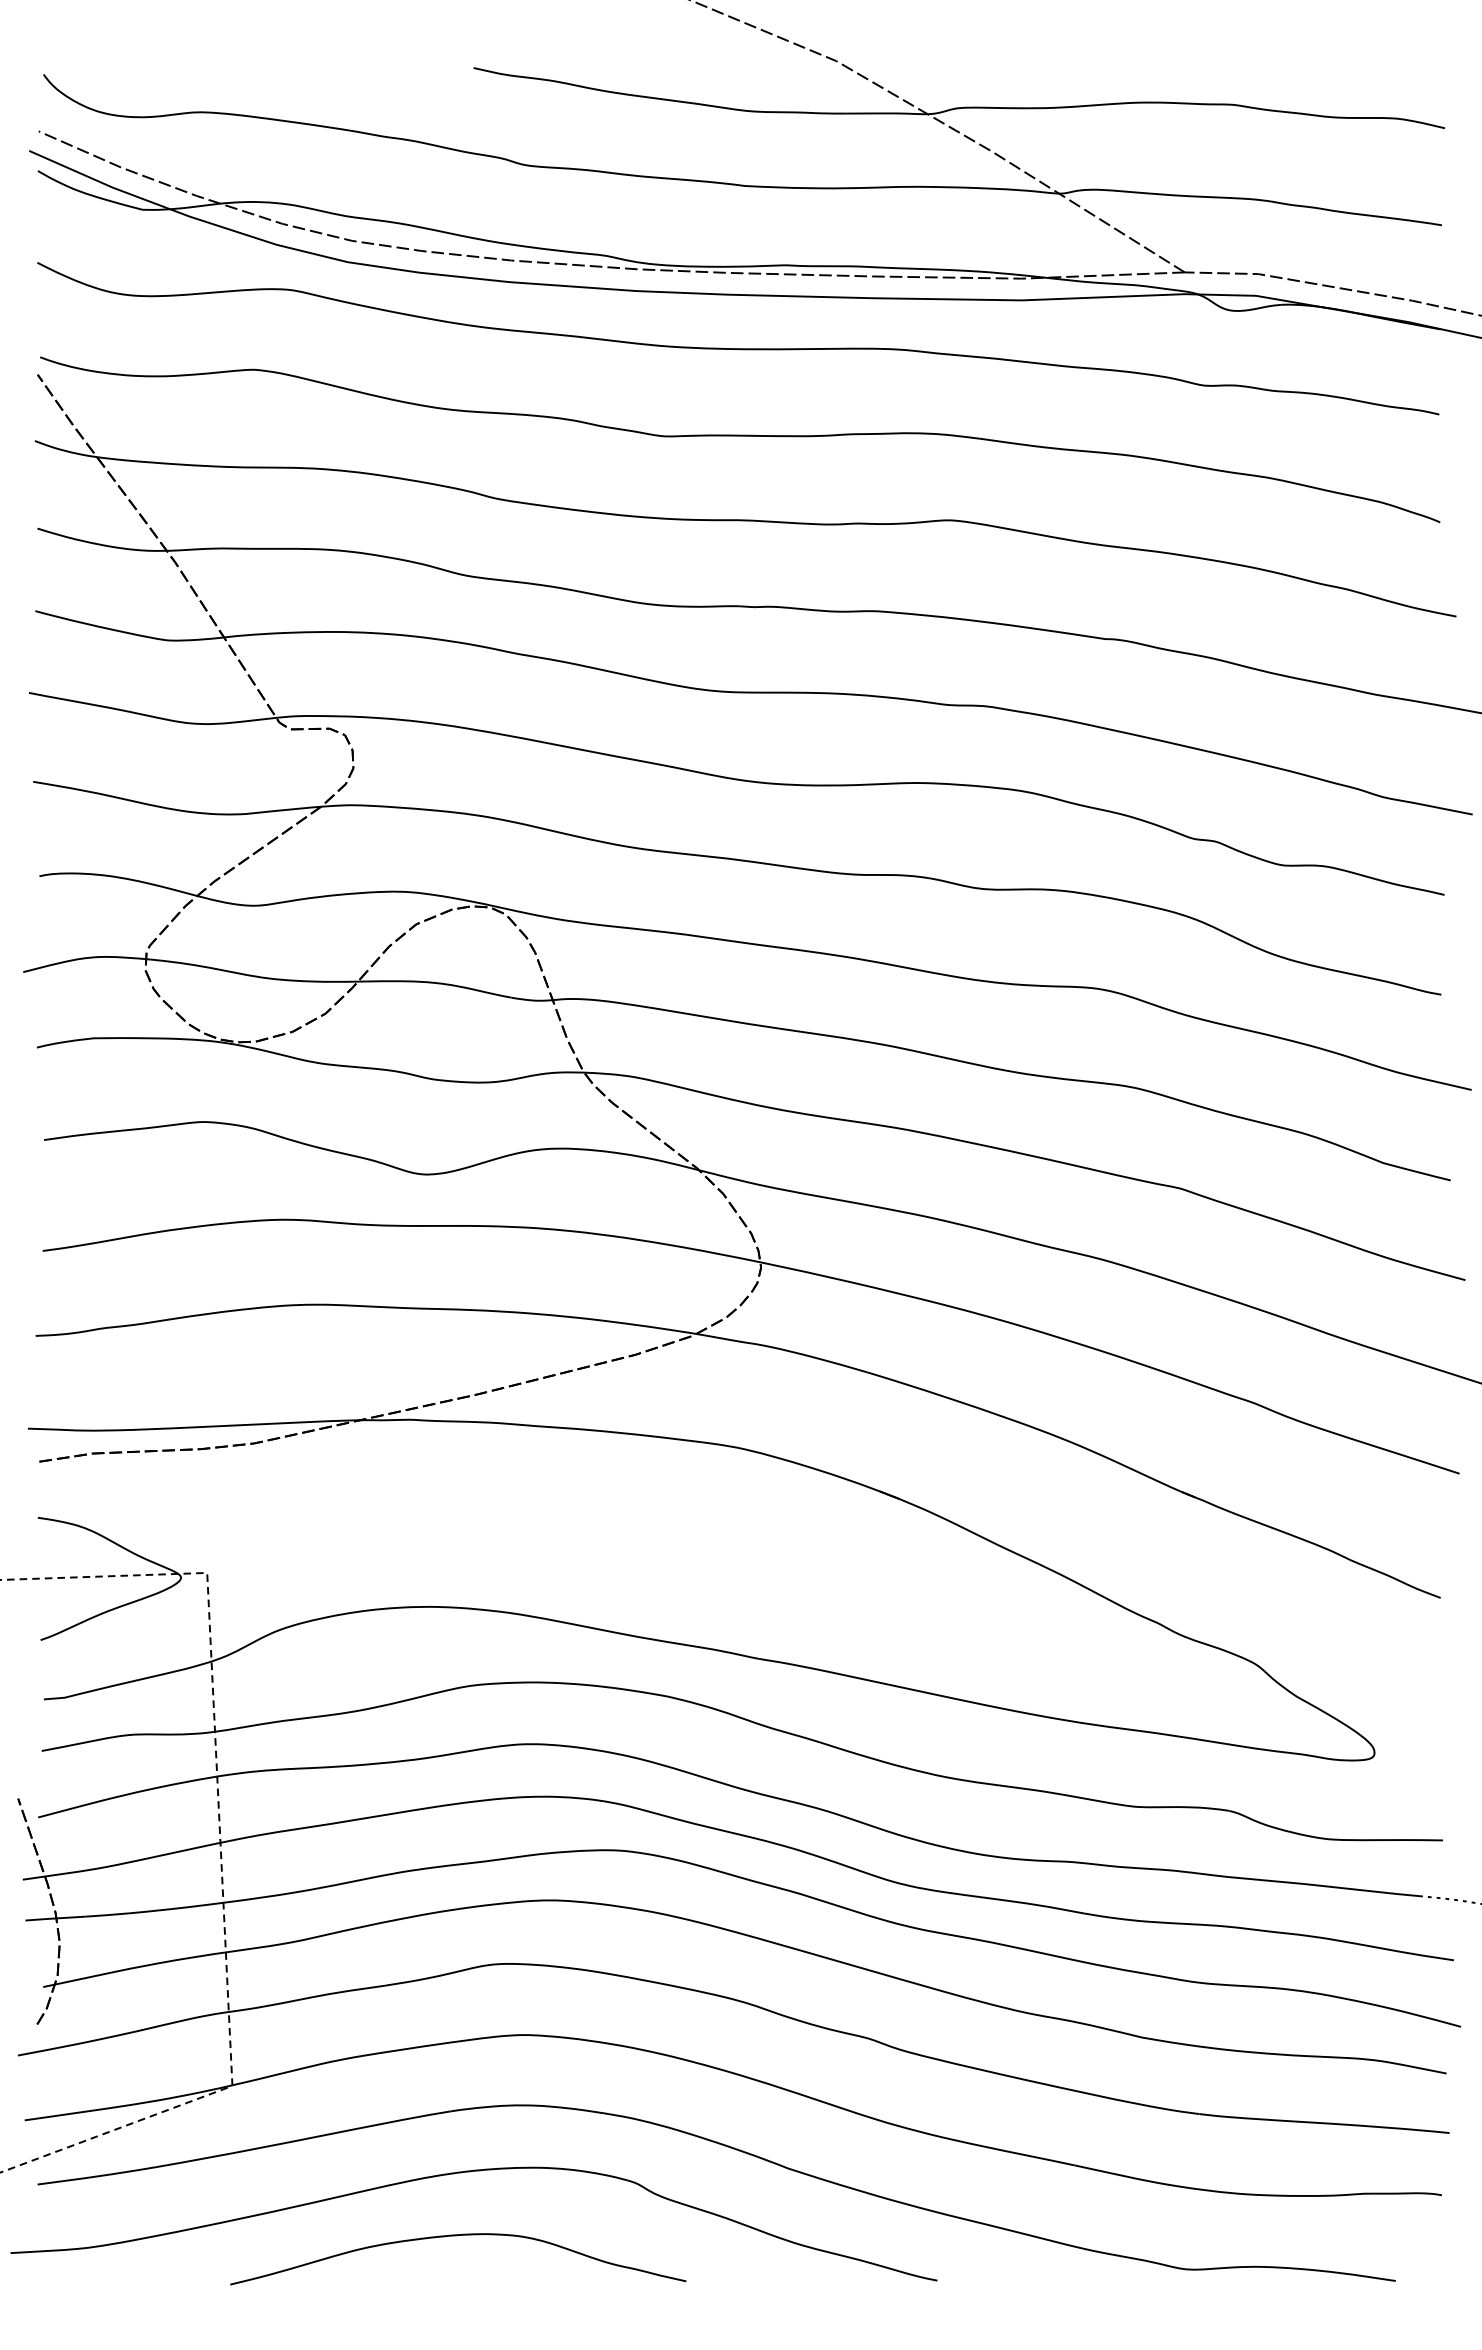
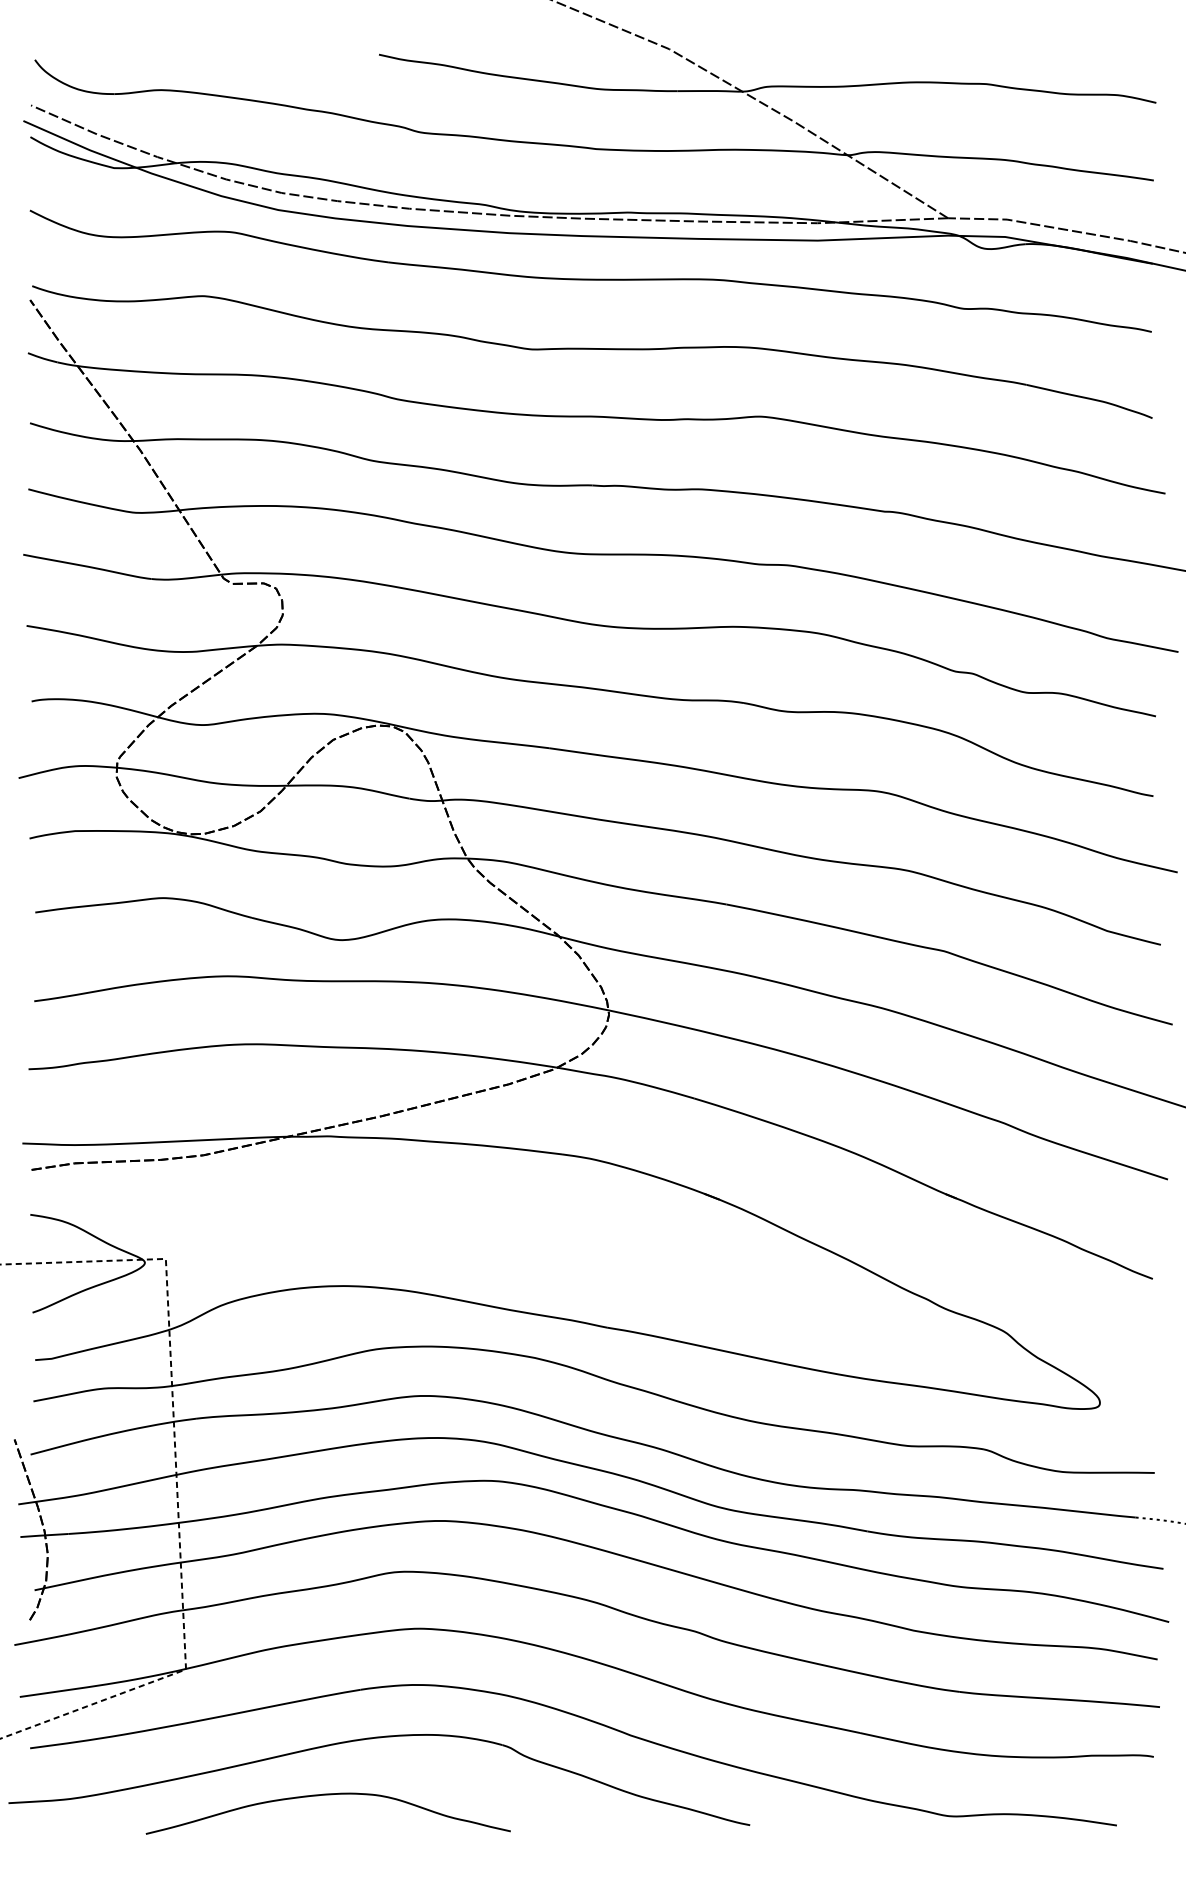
curve: (457, 2236) -> (327, 1795), moved

